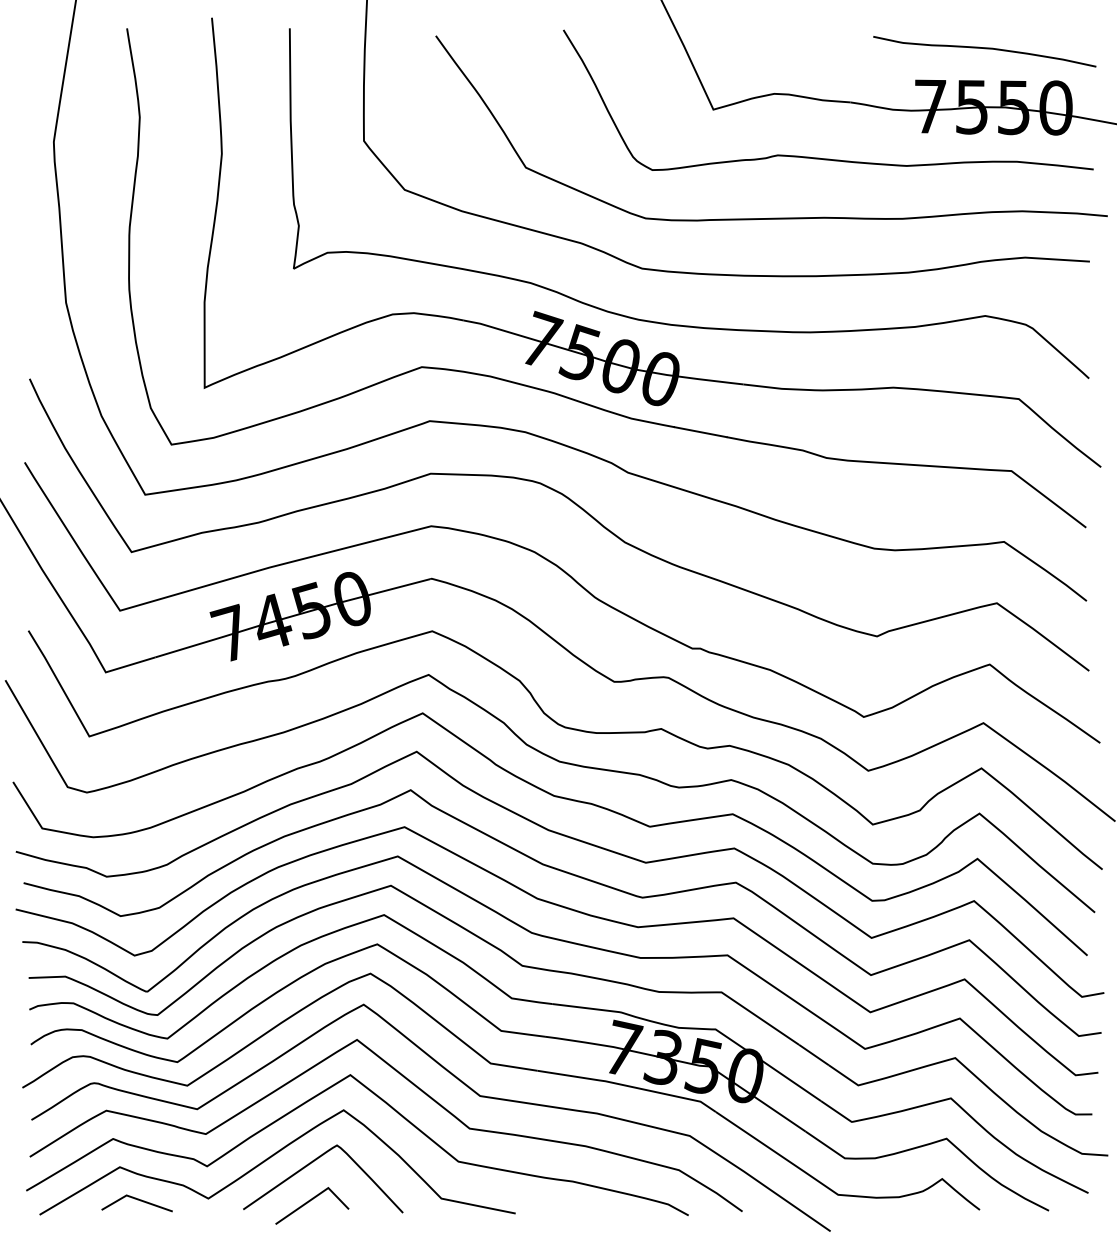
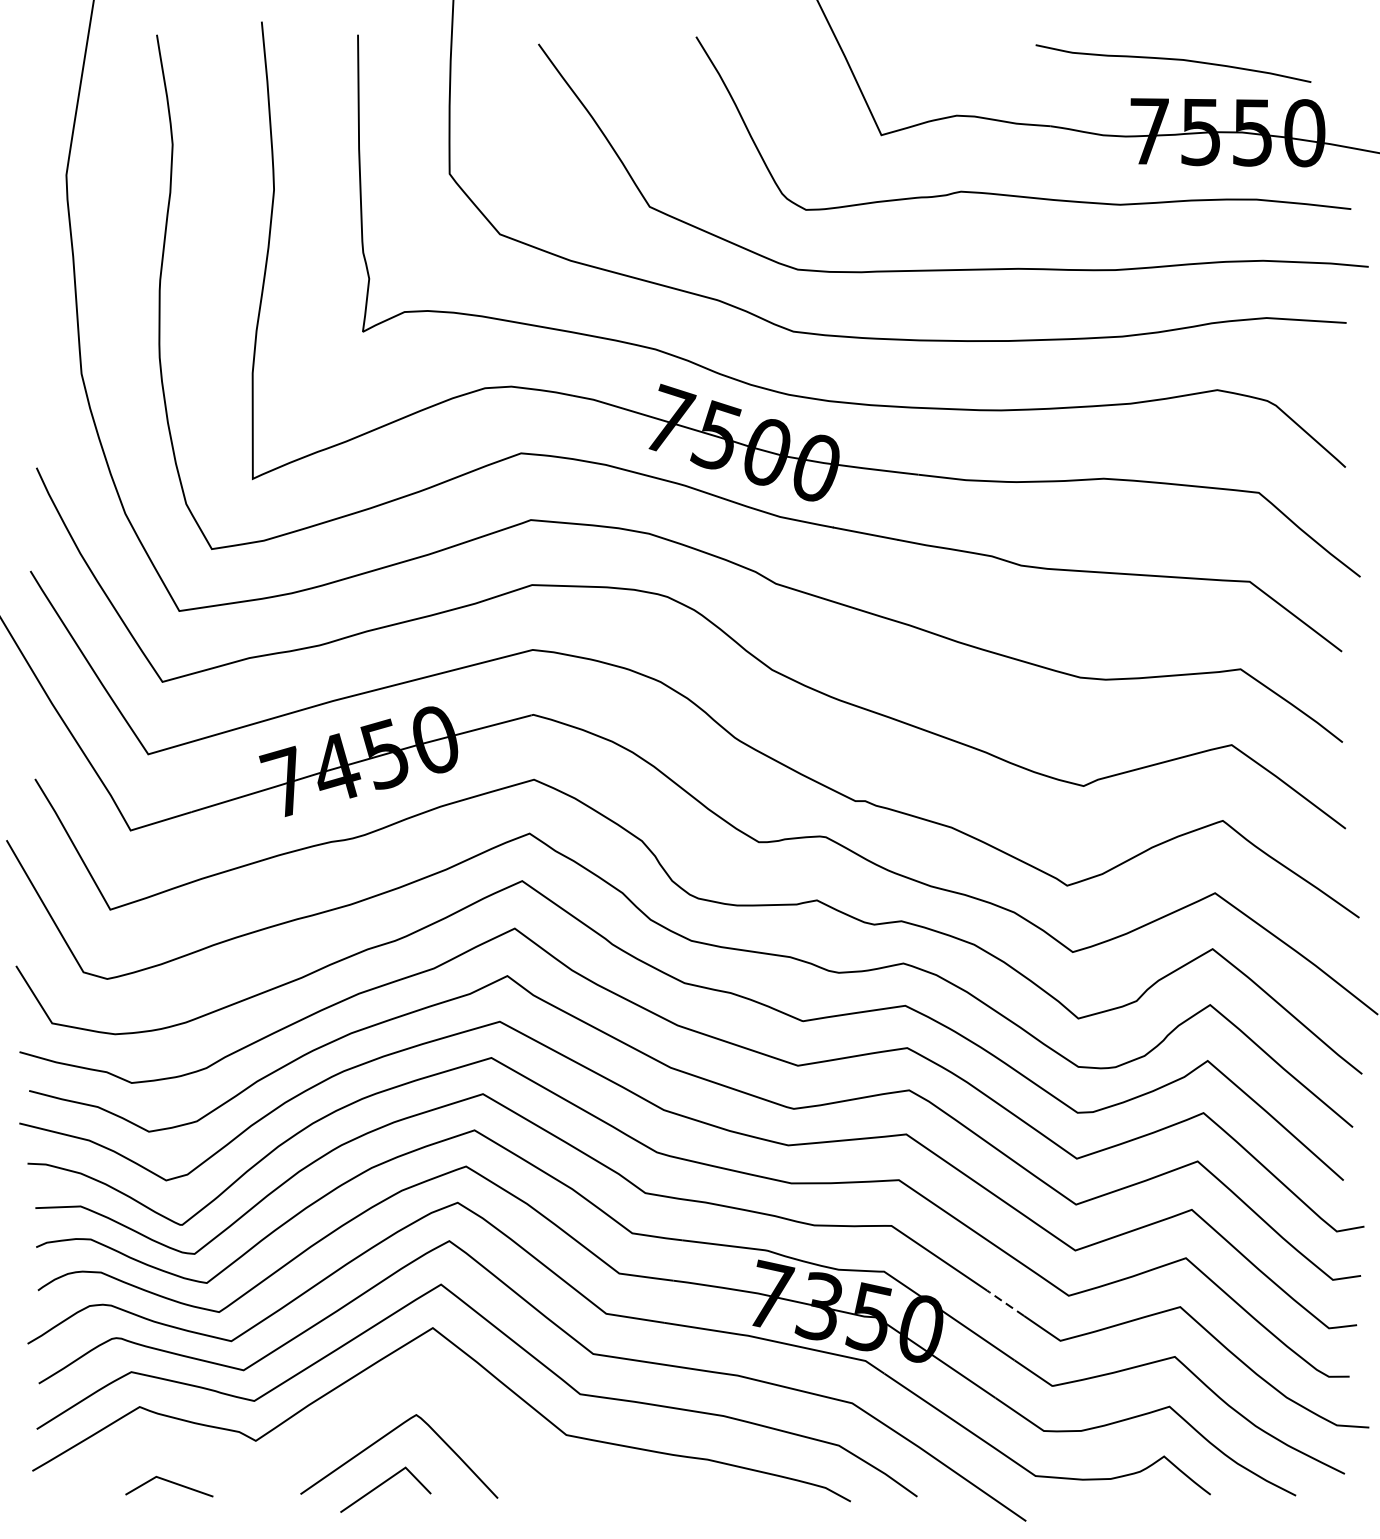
curve: (984, 49) -> (1173, 60), moved
line: (812, 1054) -> (1003, 1302), solid -> dashed
curve: (273, 1156) -> (337, 1428), removed

